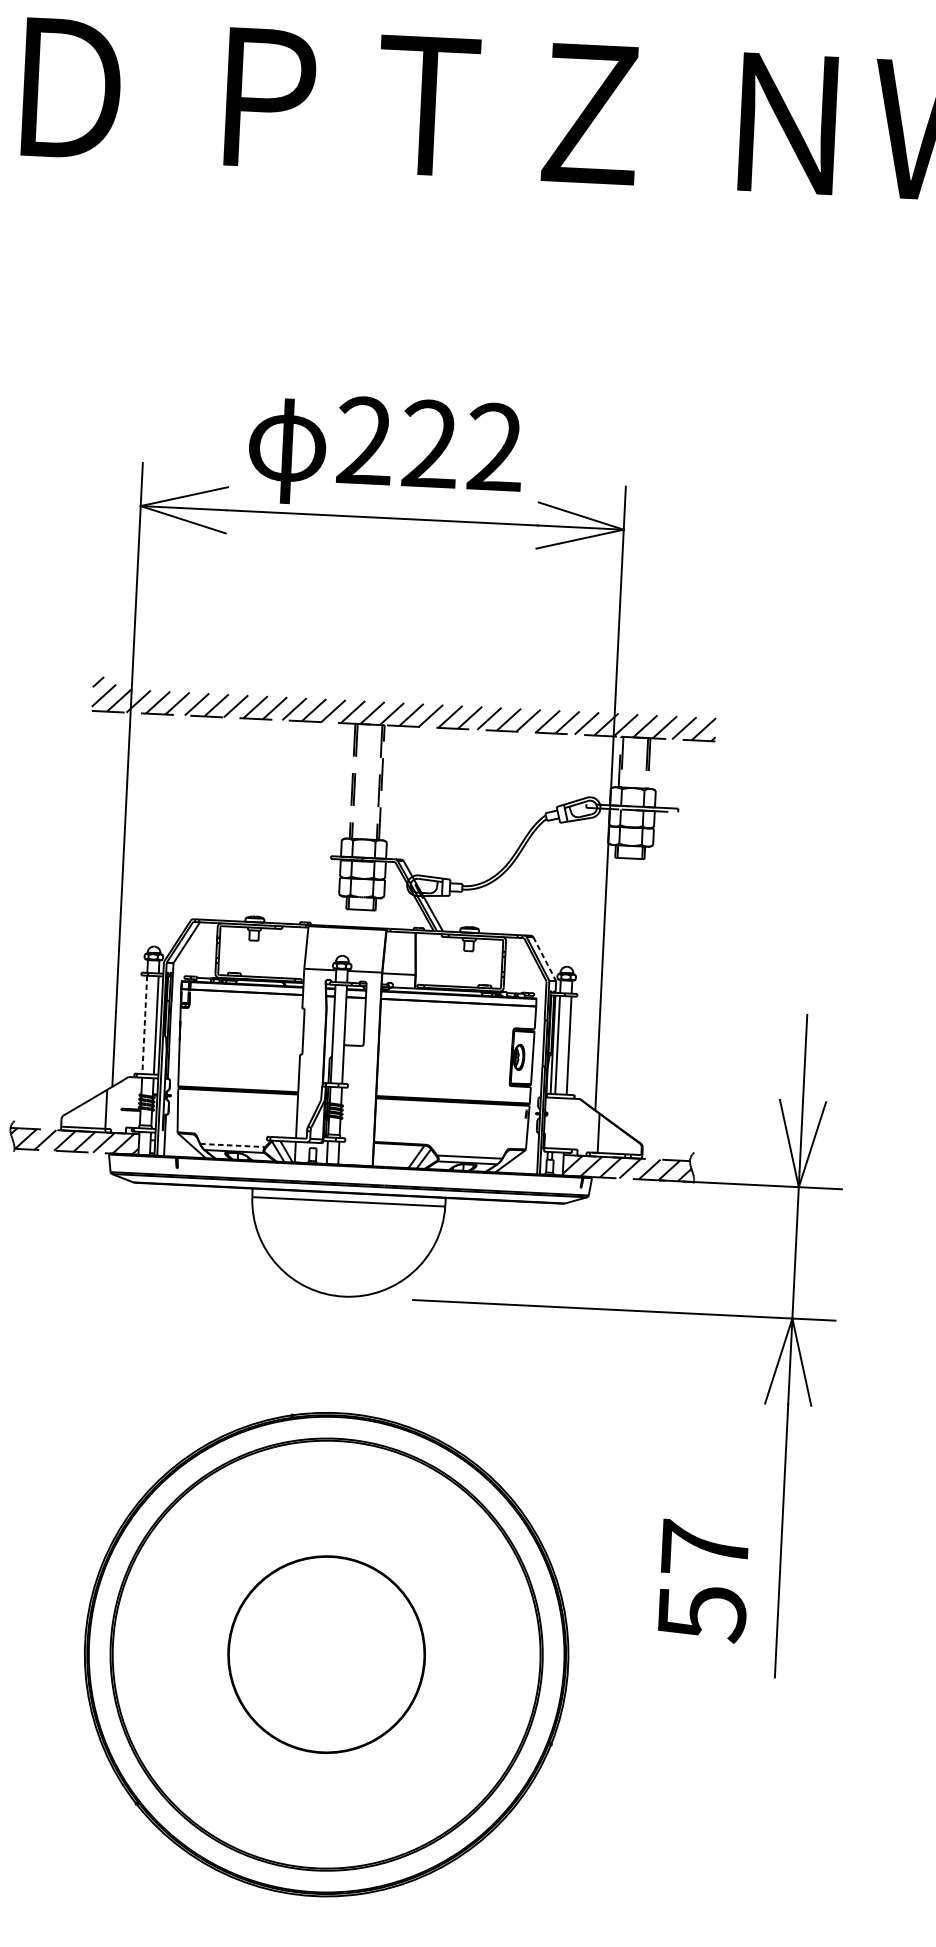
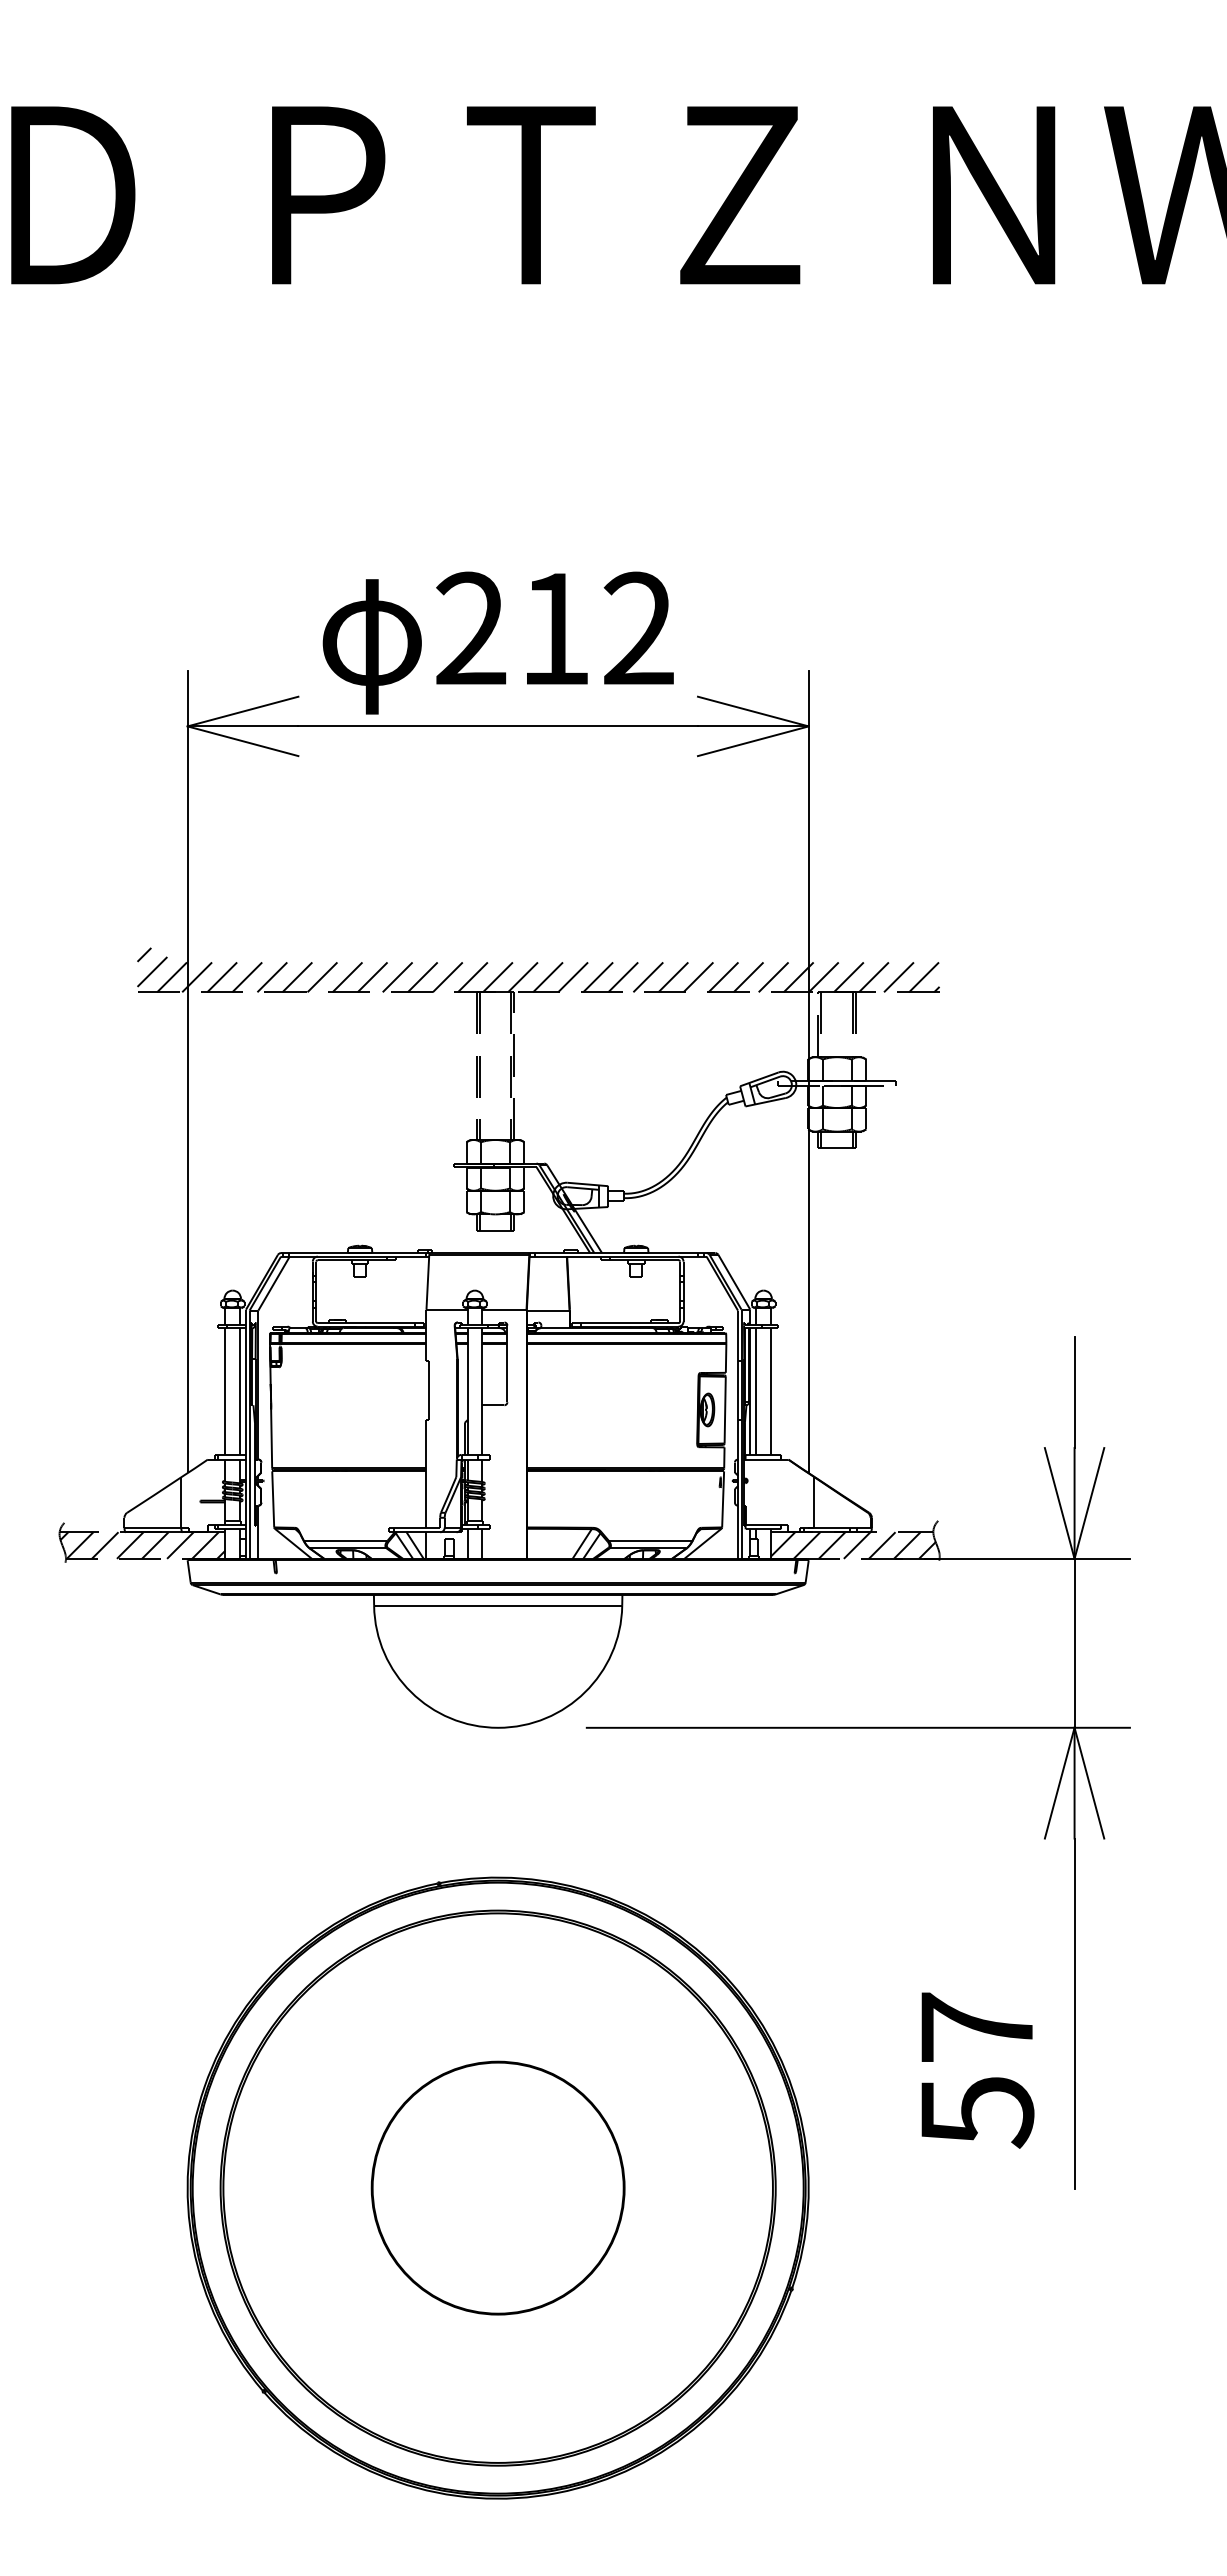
text: (429, 443) -> (554, 627), 222 -> 212
line: (544, 959) -> (734, 1282), dashed -> solid
line: (144, 1025) -> (225, 1392), dashed -> solid
line: (232, 1145) -> (345, 1540), dashed -> solid

